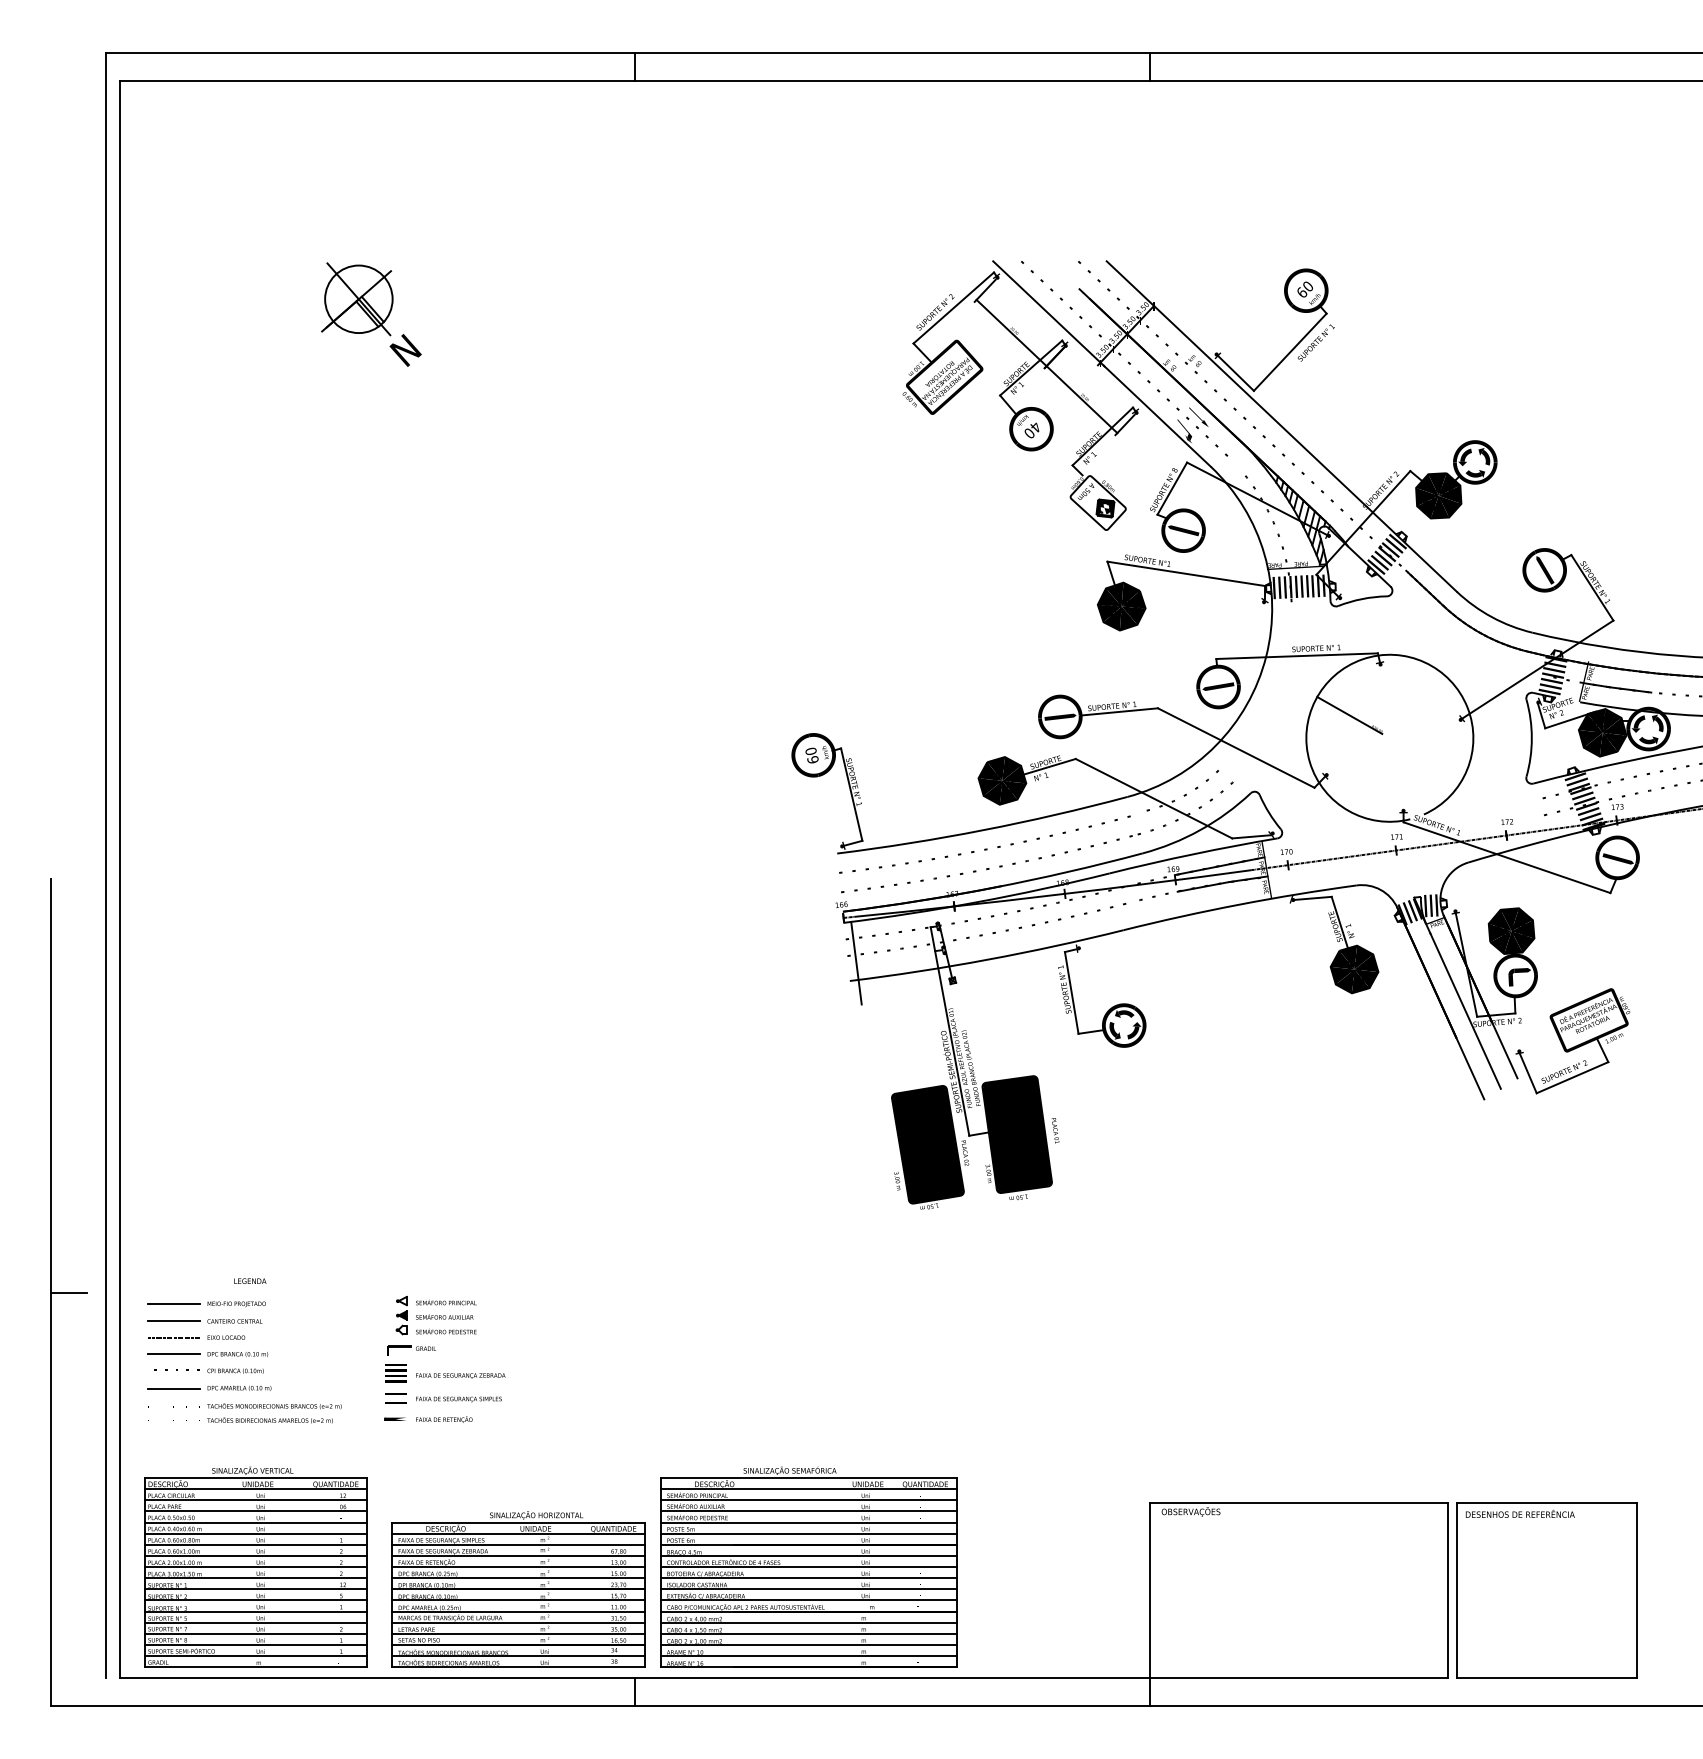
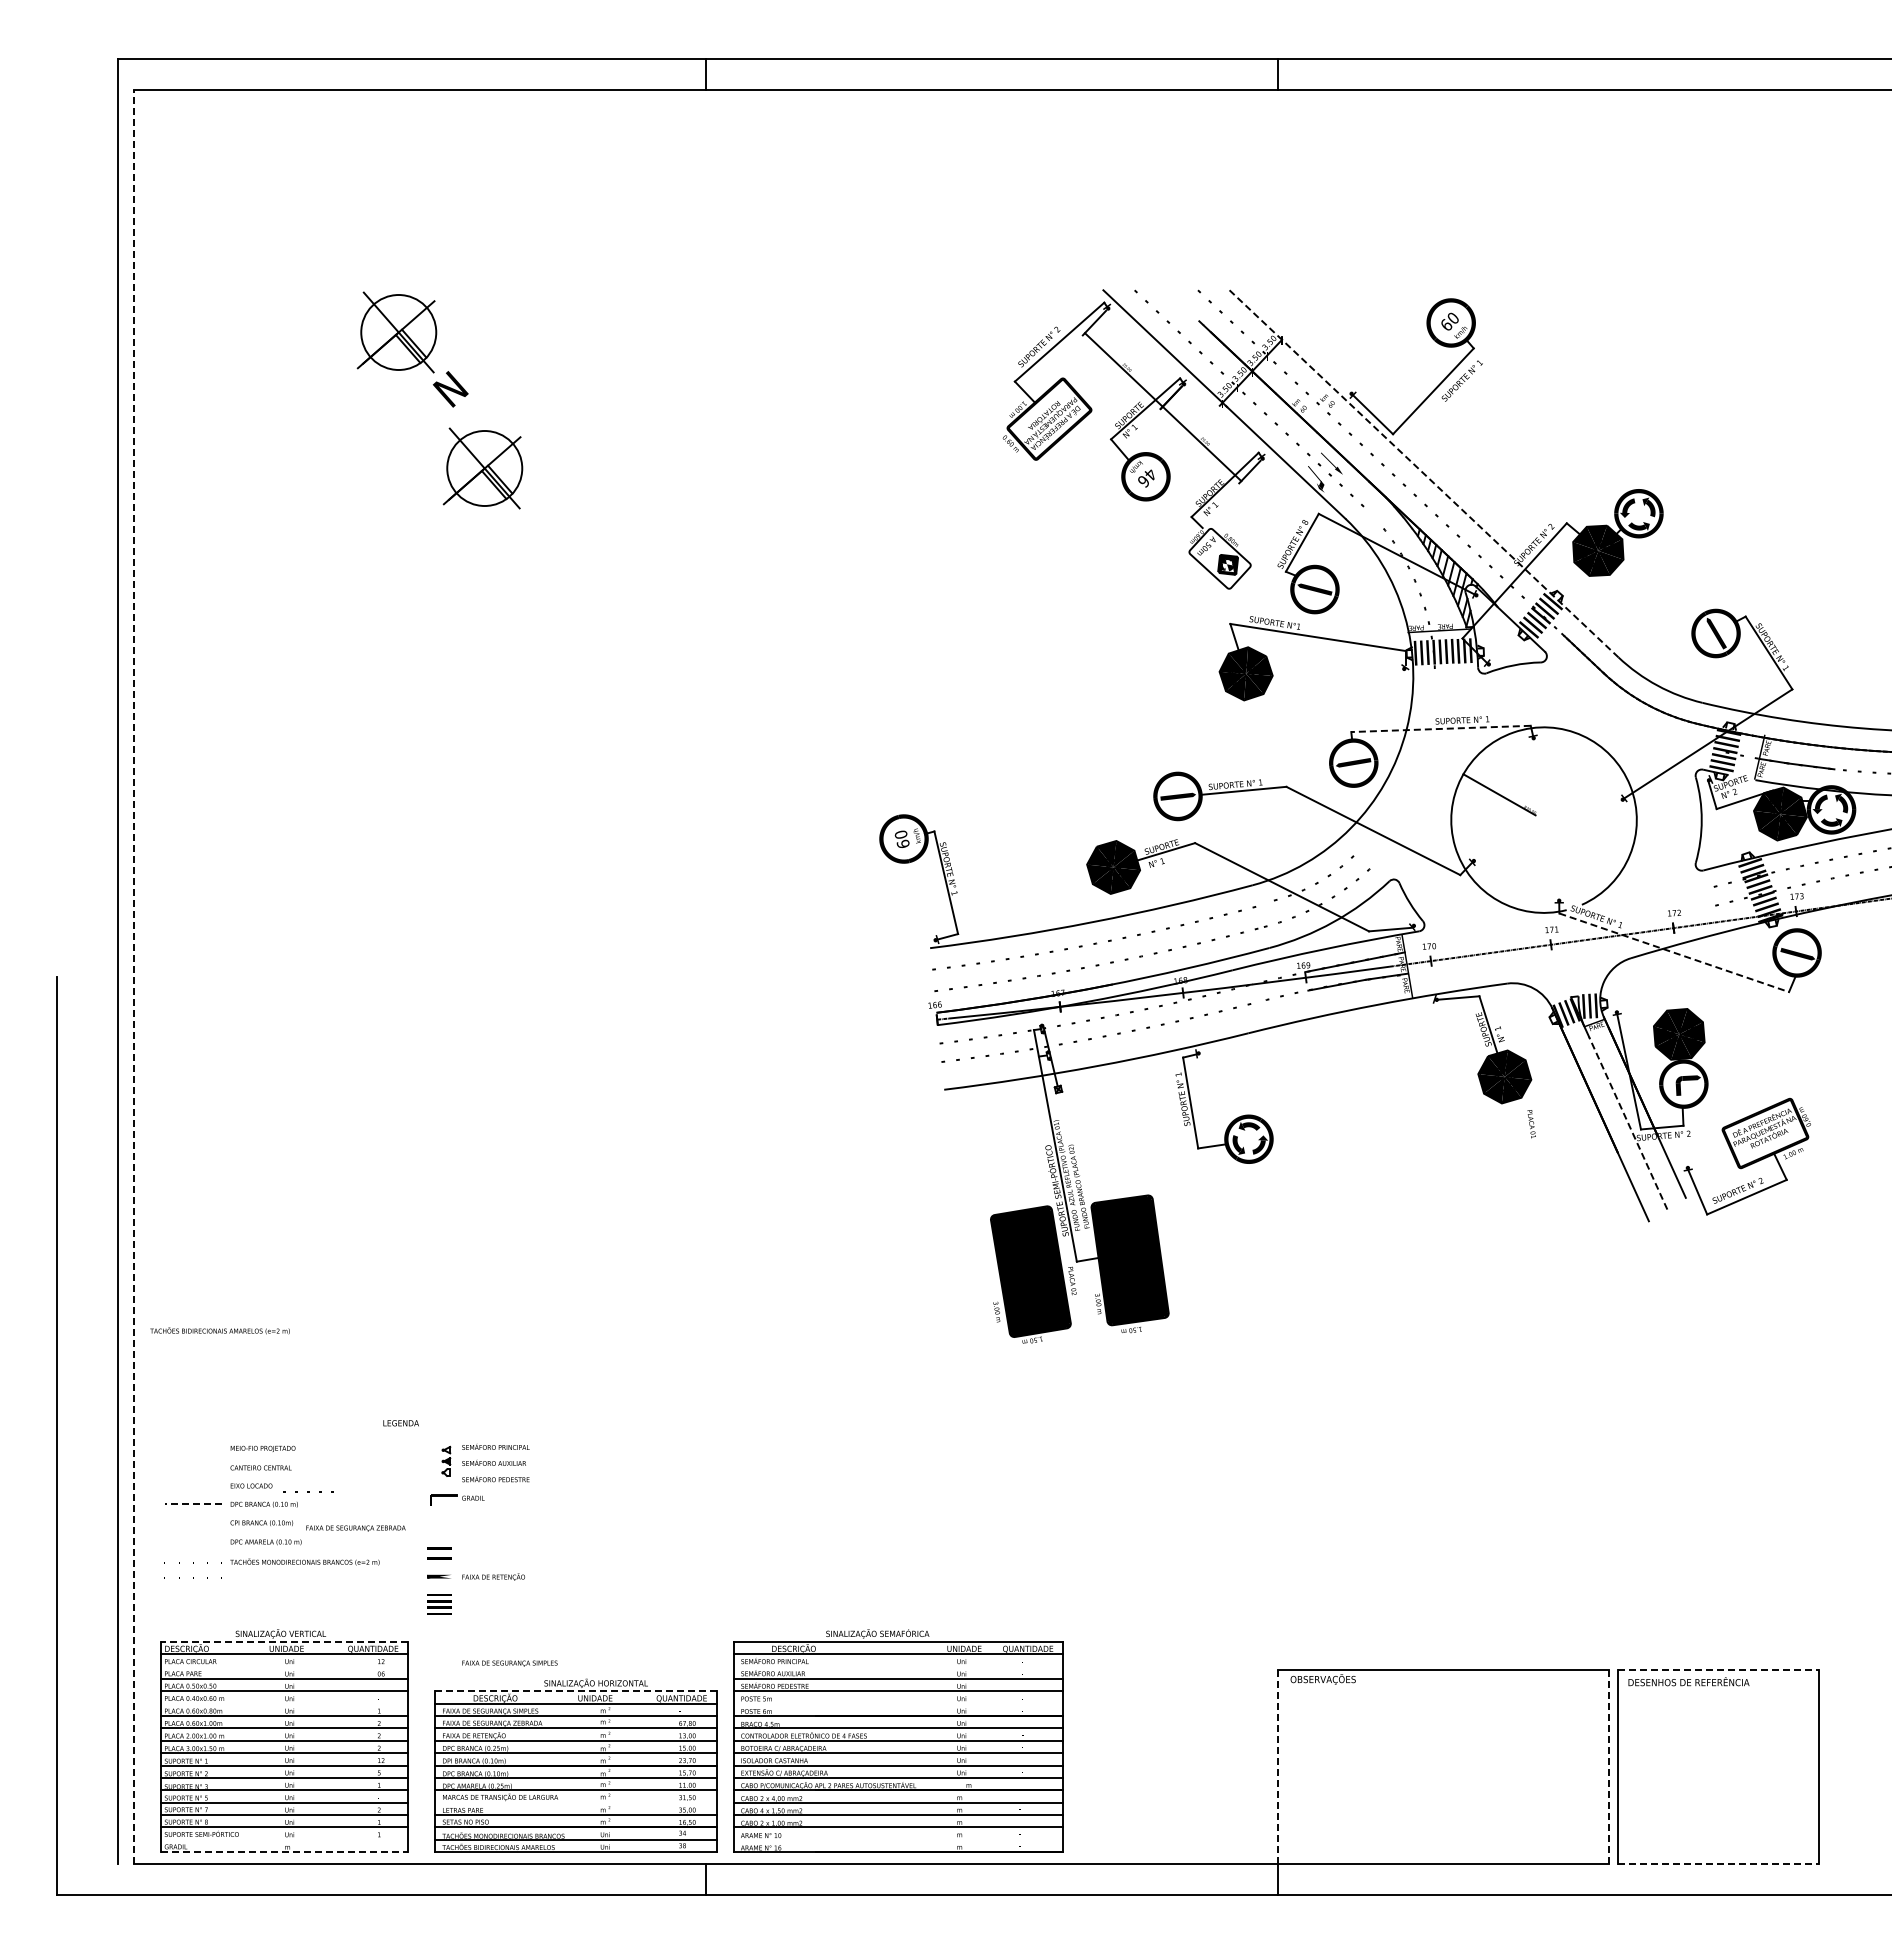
part: (434, 421) -> (482, 468), added
line: (1282, 427) -> (1424, 474), solid -> dashed
text: (1029, 434) -> (1143, 482), 40 -> 46
line: (1297, 655) -> (1441, 728), solid -> dashed
line: (1507, 857) -> (1674, 952), solid -> dashed
line: (120, 879) -> (133, 976), solid -> dashed
line: (856, 962) -> (951, 1069), removed
line: (1465, 1011) -> (1628, 1123), solid -> dashed
text: (1055, 1131) -> (1531, 1124), moved
text: (249, 1281) -> (400, 1423), moved
line: (68, 1293) -> (76, 1436), removed
line: (173, 1303) -> (192, 1448), removed
part: (400, 1315) -> (445, 1461), size x0.7
line: (173, 1321) -> (192, 1467), removed
line: (173, 1338) -> (192, 1486), removed
line: (174, 1353) -> (193, 1503), solid -> dashed
line: (176, 1369) -> (308, 1491), moved
part: (395, 1373) -> (439, 1604), moved
text: (460, 1375) -> (355, 1528), moved
line: (173, 1388) -> (192, 1542), removed
text: (458, 1399) -> (509, 1663), moved
text: (269, 1420) -> (219, 1330), moved
line: (256, 1477) -> (284, 1641), solid -> dashed
line: (256, 1500) -> (284, 1666), removed
line: (807, 1500) -> (897, 1666), removed
line: (1547, 1502) -> (1719, 1669), solid -> dashed
line: (518, 1522) -> (576, 1691), solid -> dashed
line: (256, 1533) -> (284, 1703), removed
line: (807, 1533) -> (897, 1703), removed
line: (1149, 1590) -> (1277, 1766), solid -> dashed
line: (1447, 1590) -> (1608, 1766), solid -> dashed
line: (517, 1622) -> (575, 1802), removed
line: (256, 1655) -> (284, 1839), removed
line: (807, 1655) -> (897, 1839), removed
line: (256, 1667) -> (284, 1852), solid -> dashed
line: (1547, 1678) -> (1719, 1864), solid -> dashed

